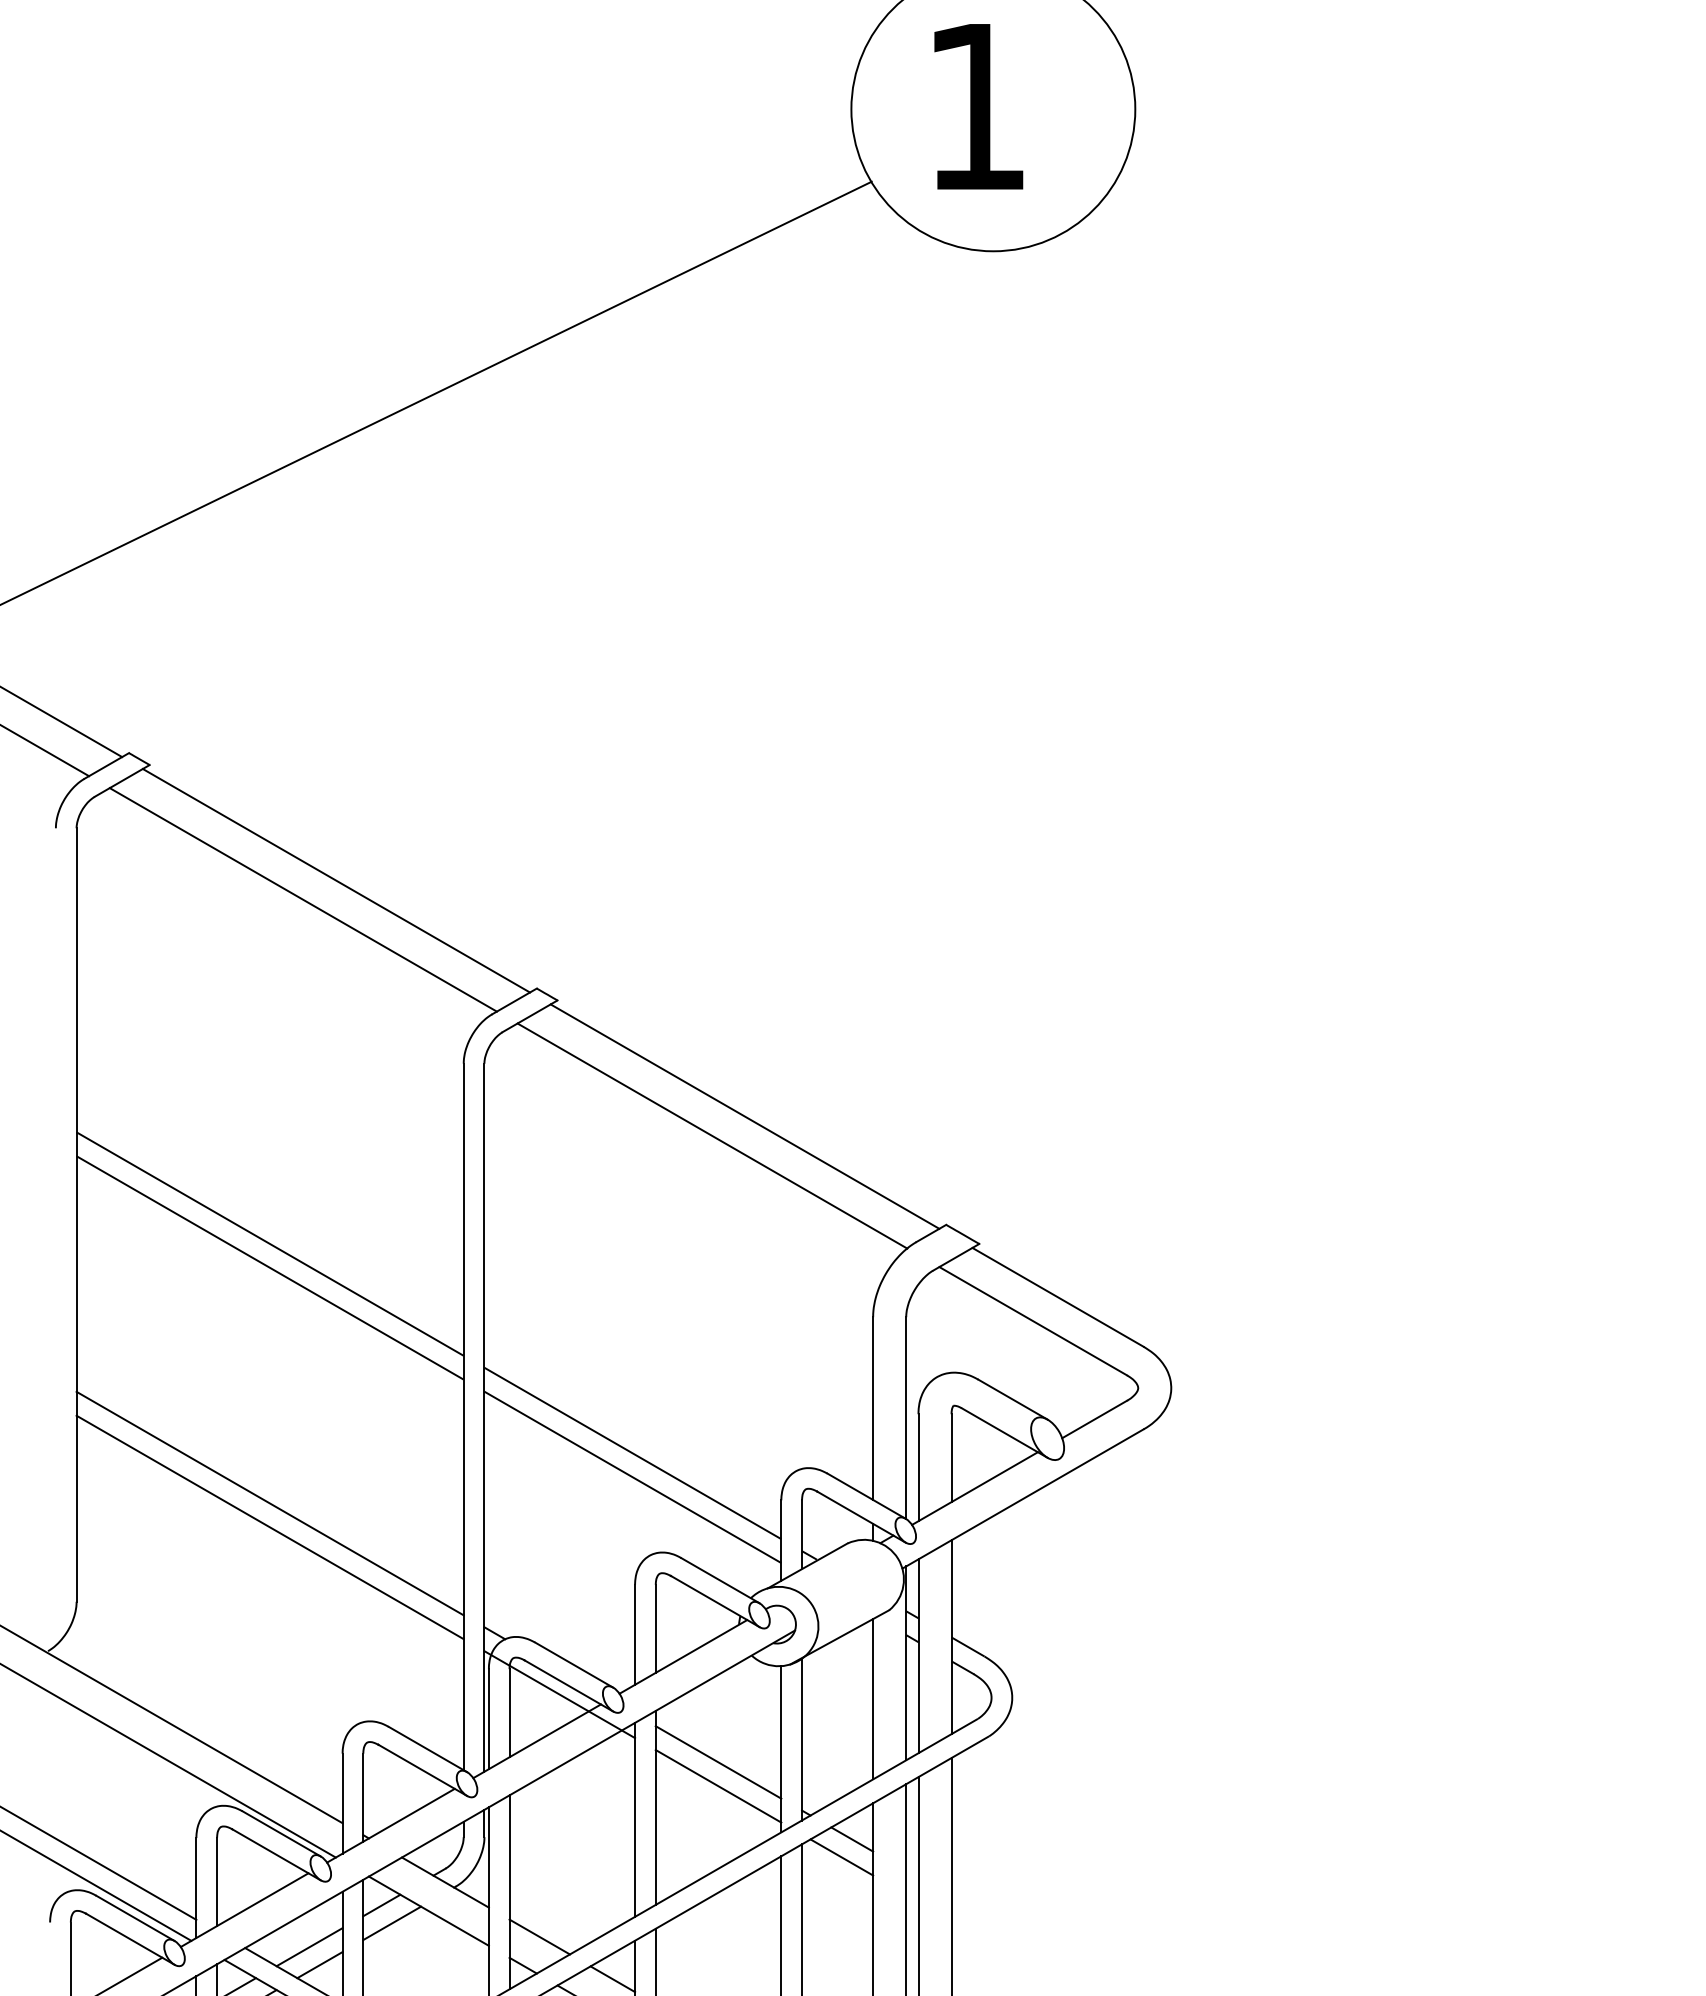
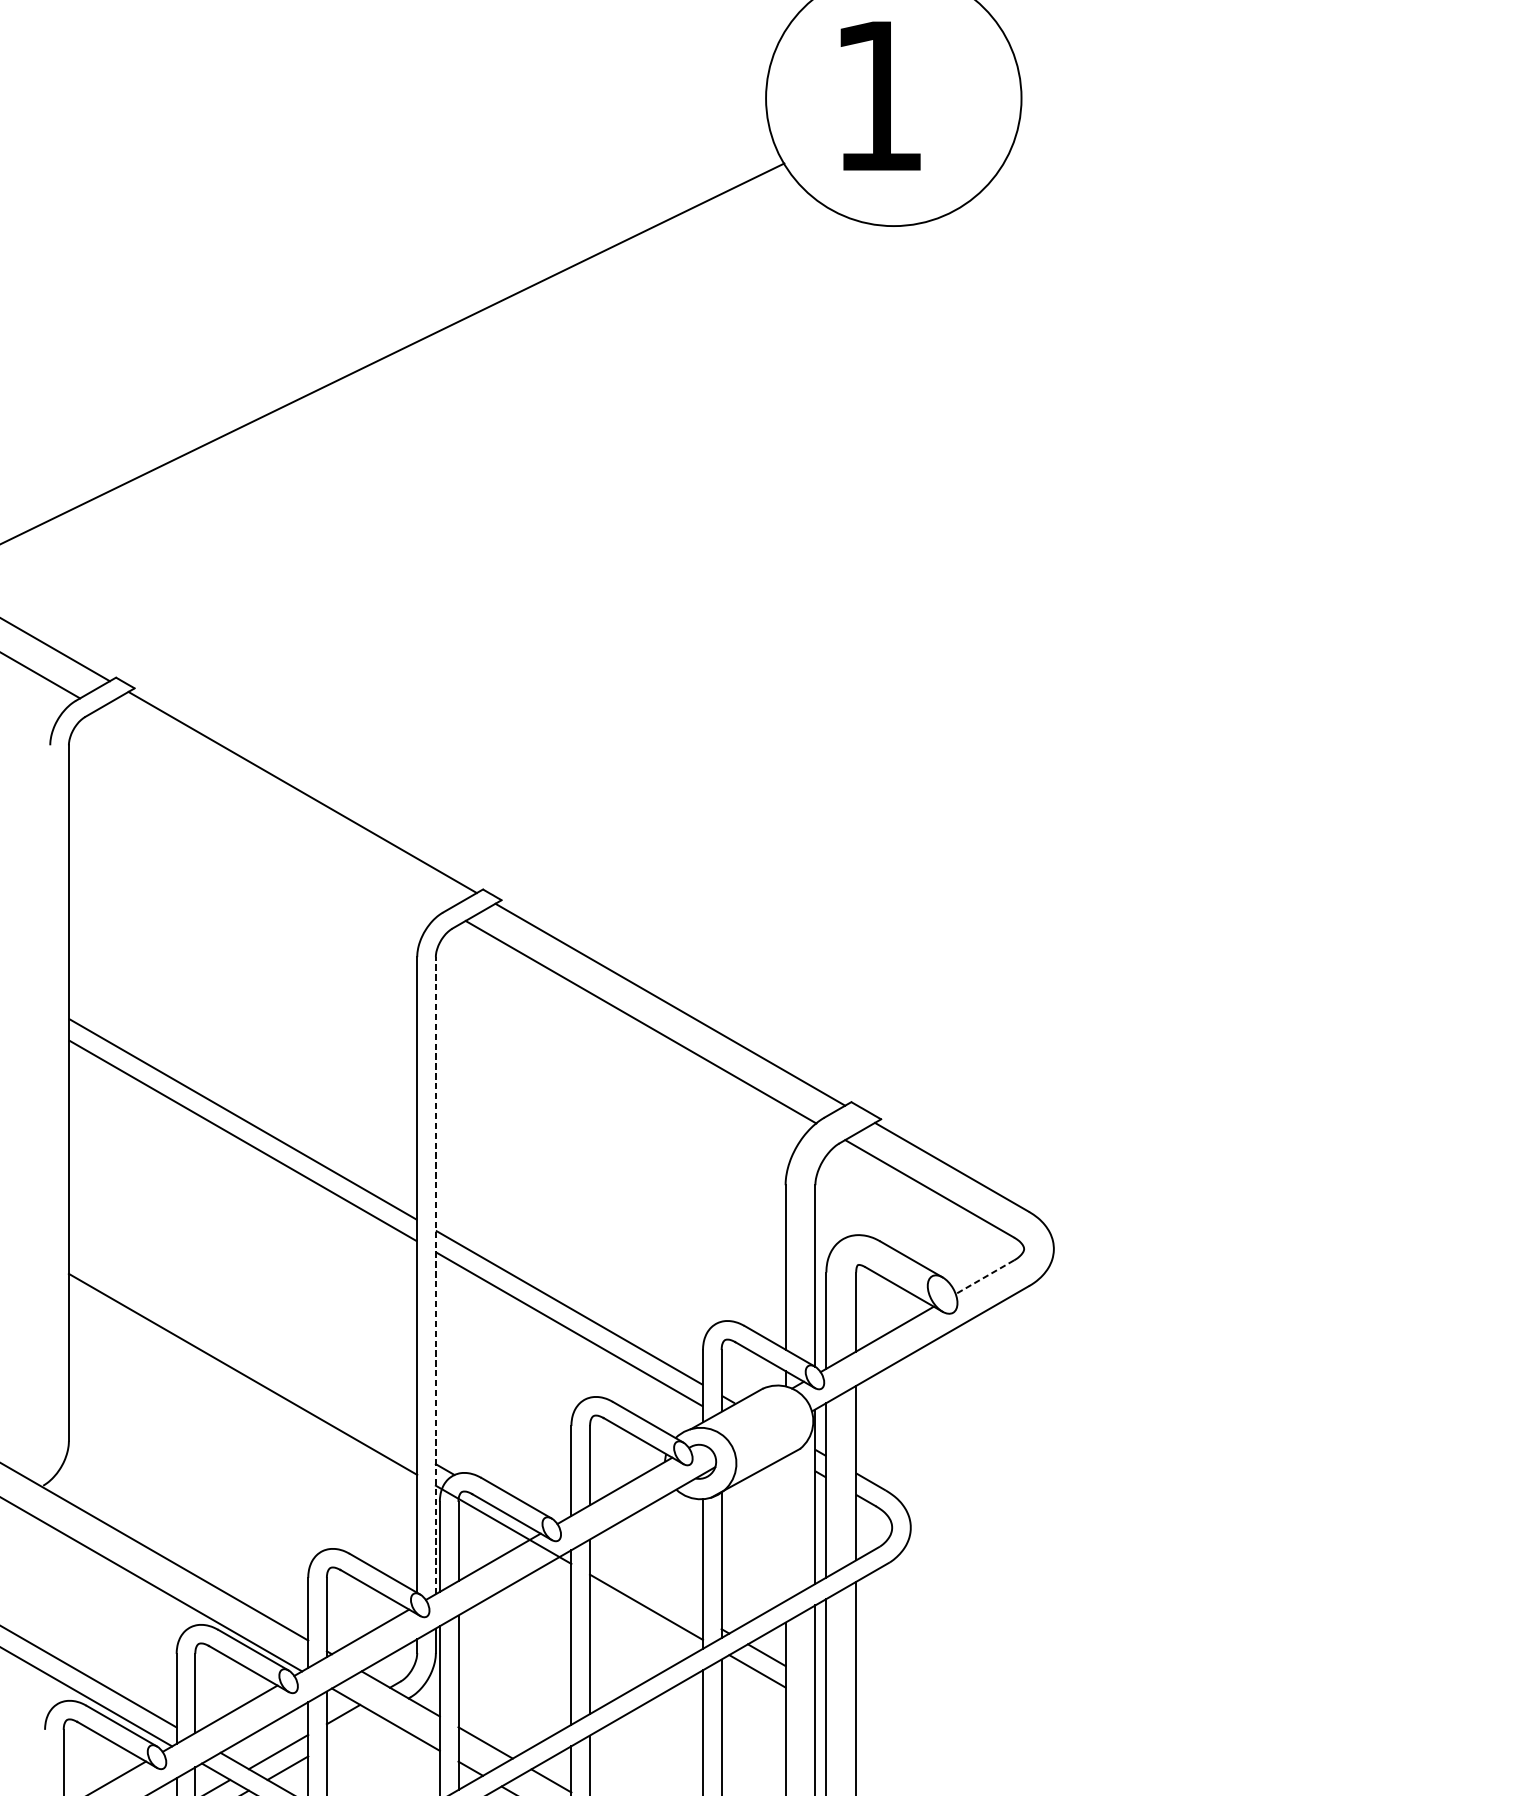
line: (302, 899) -> (272, 809), removed
line: (484, 1417) -> (435, 1275), solid -> dashed
line: (1094, 1419) -> (984, 1277), solid -> dashed
line: (269, 1503) -> (242, 1352), removed
line: (873, 1699) -> (785, 1529), removed
line: (718, 1762) -> (646, 1585), removed
line: (392, 1923) -> (353, 1730), removed

